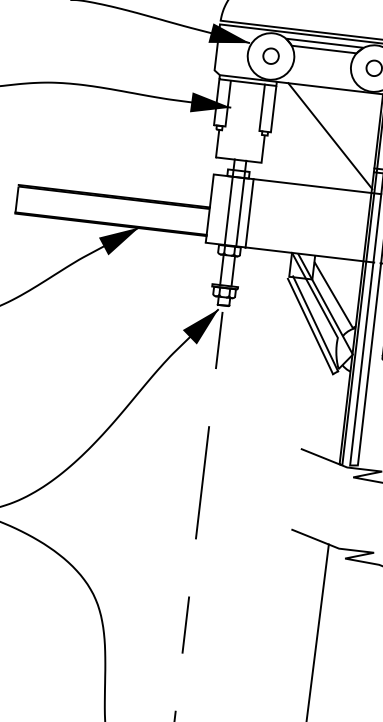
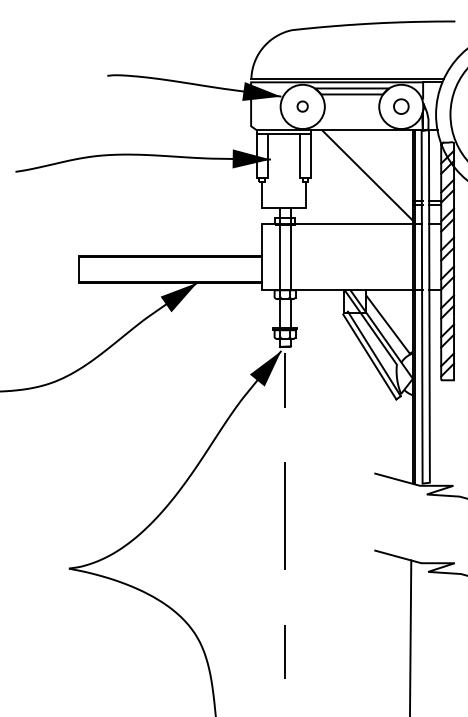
part: (270, 56) -> (302, 106), size x0.7
line: (249, 213) -> (299, 257), removed

